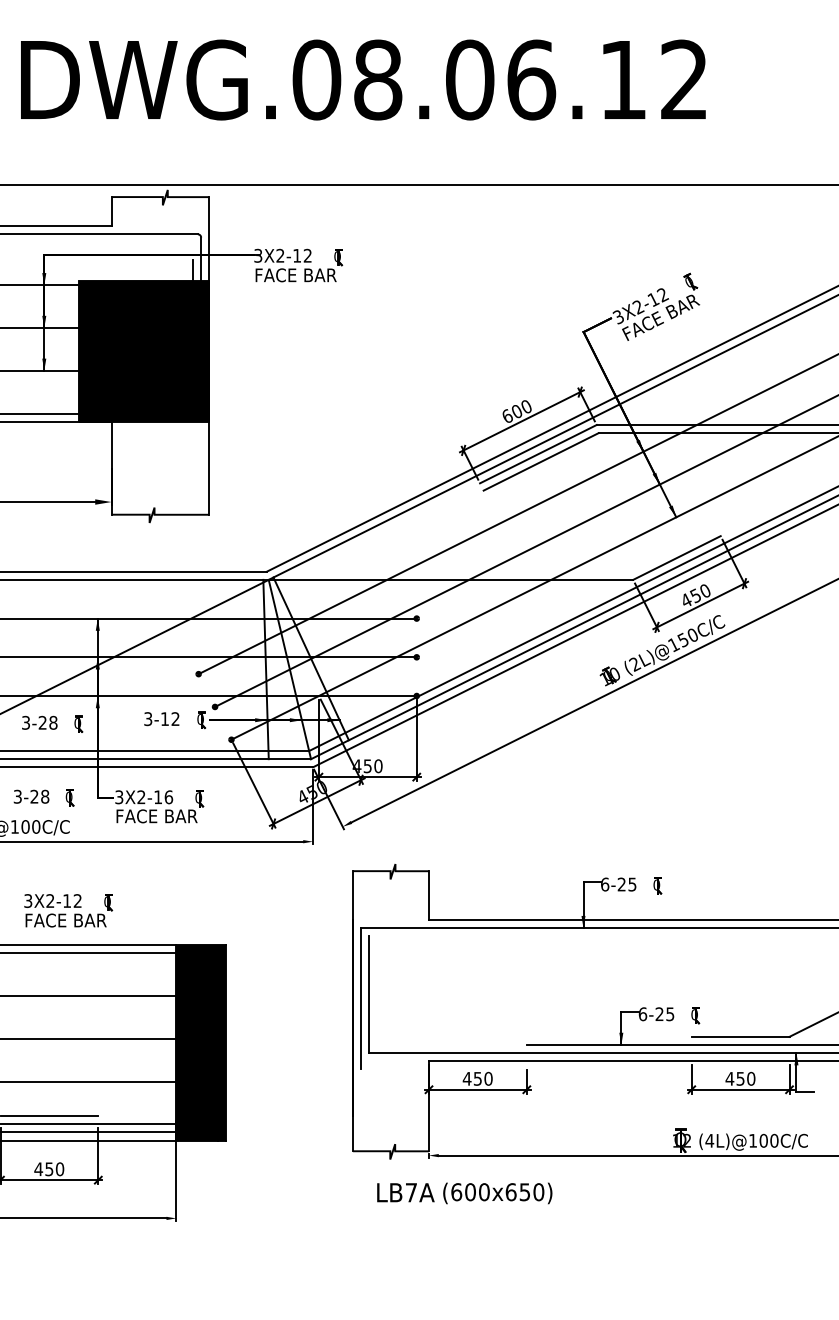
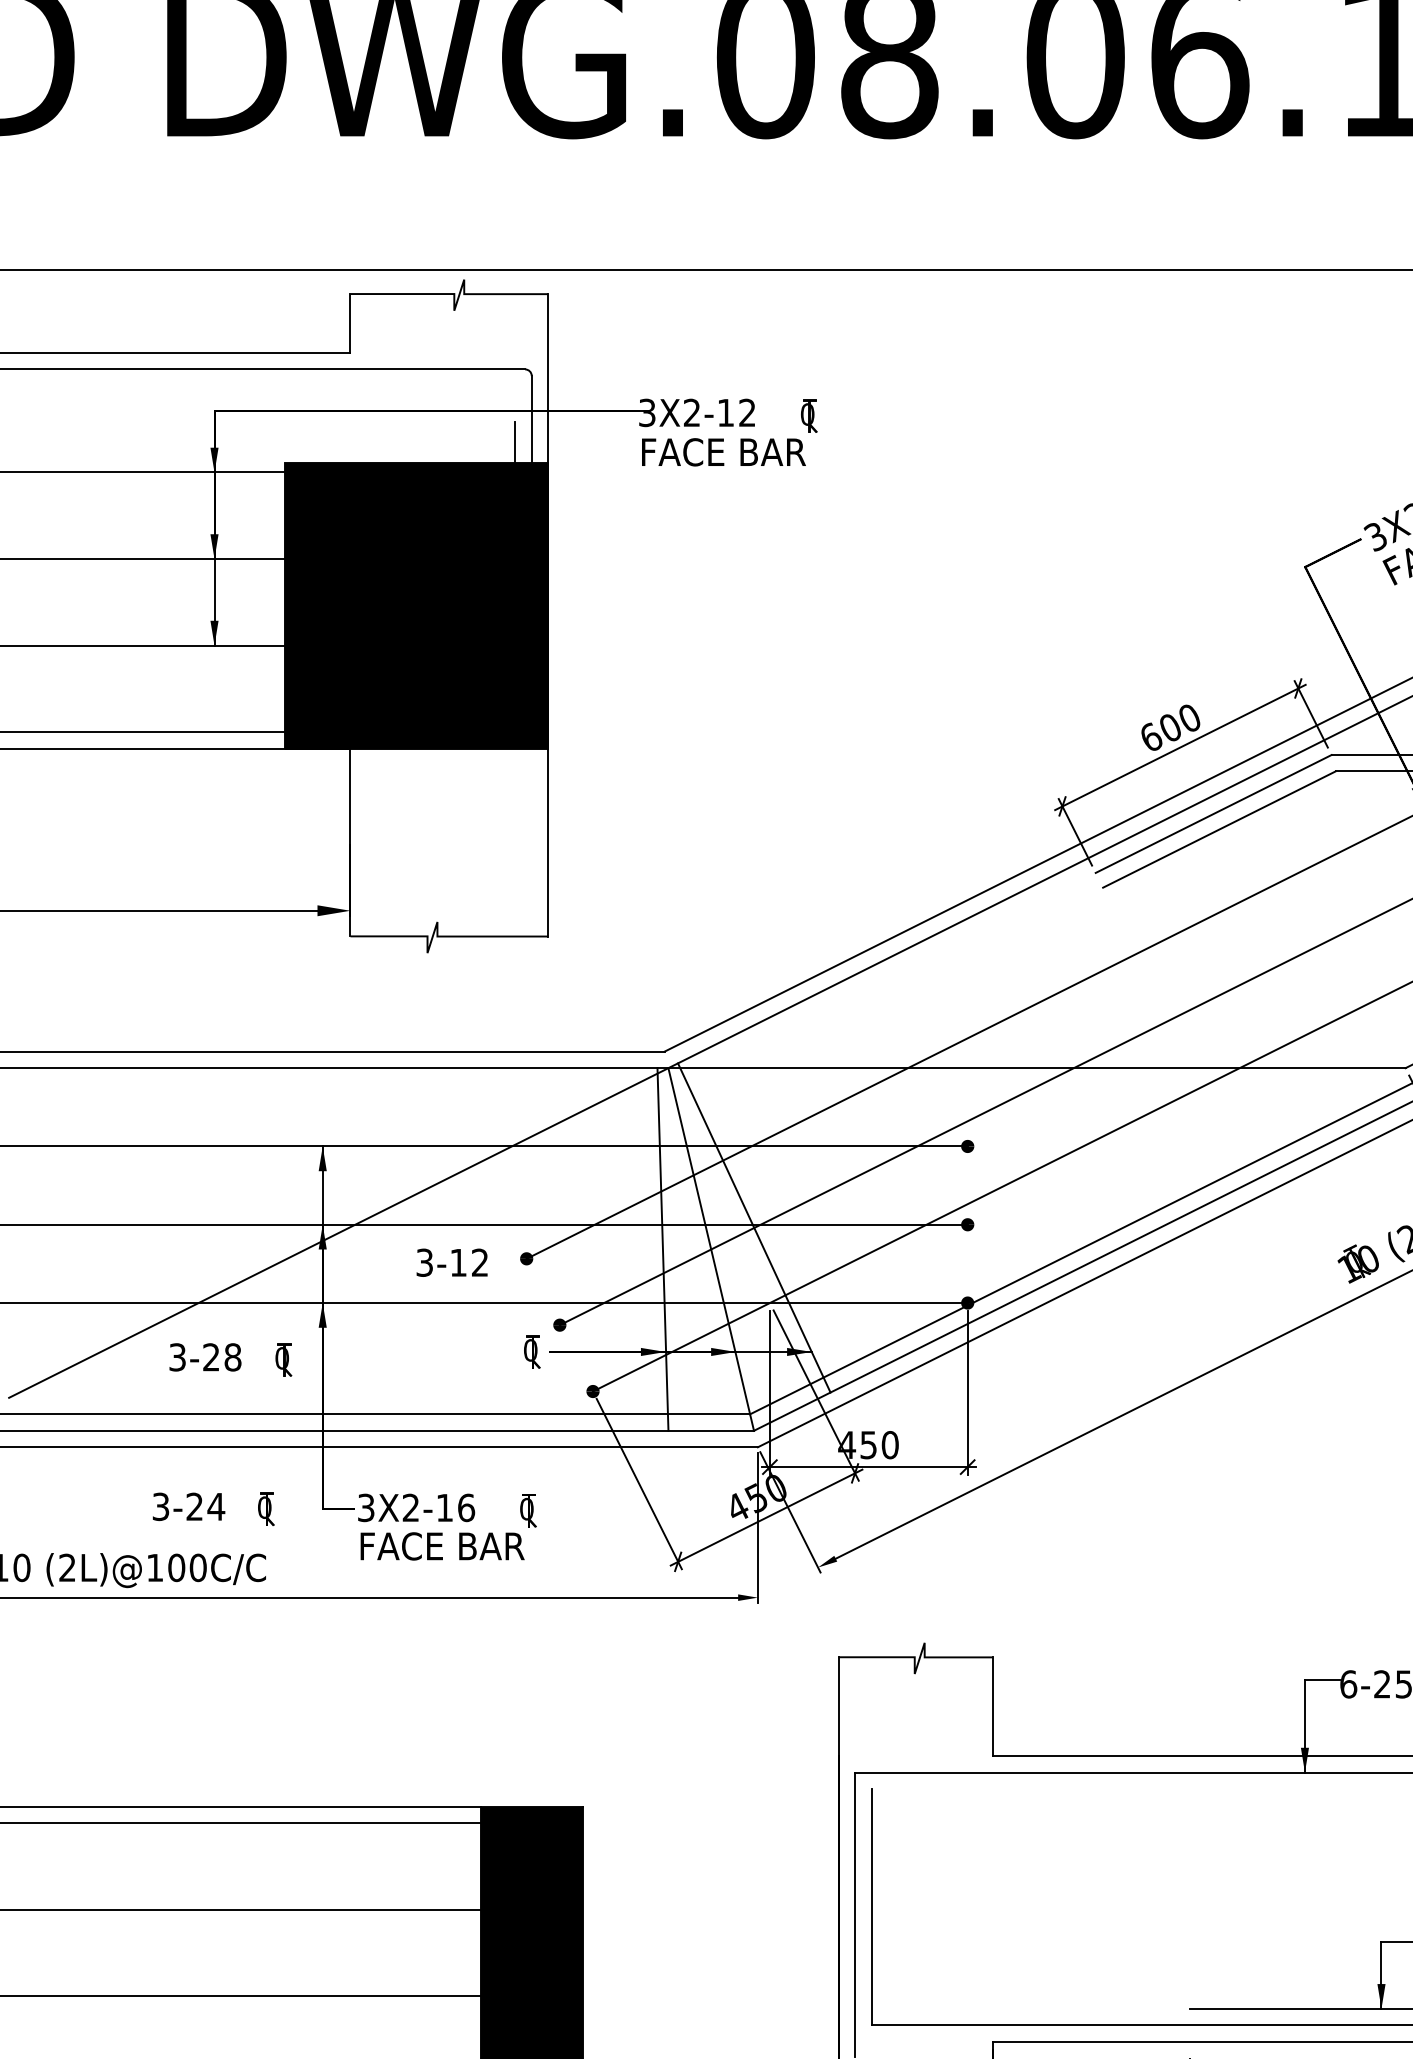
text: (161, 719) -> (451, 1263), moved
text: (44, 796) -> (214, 1506), 3-28 -> 3-24
part: (68, 910) -> (263, 1736), removed

